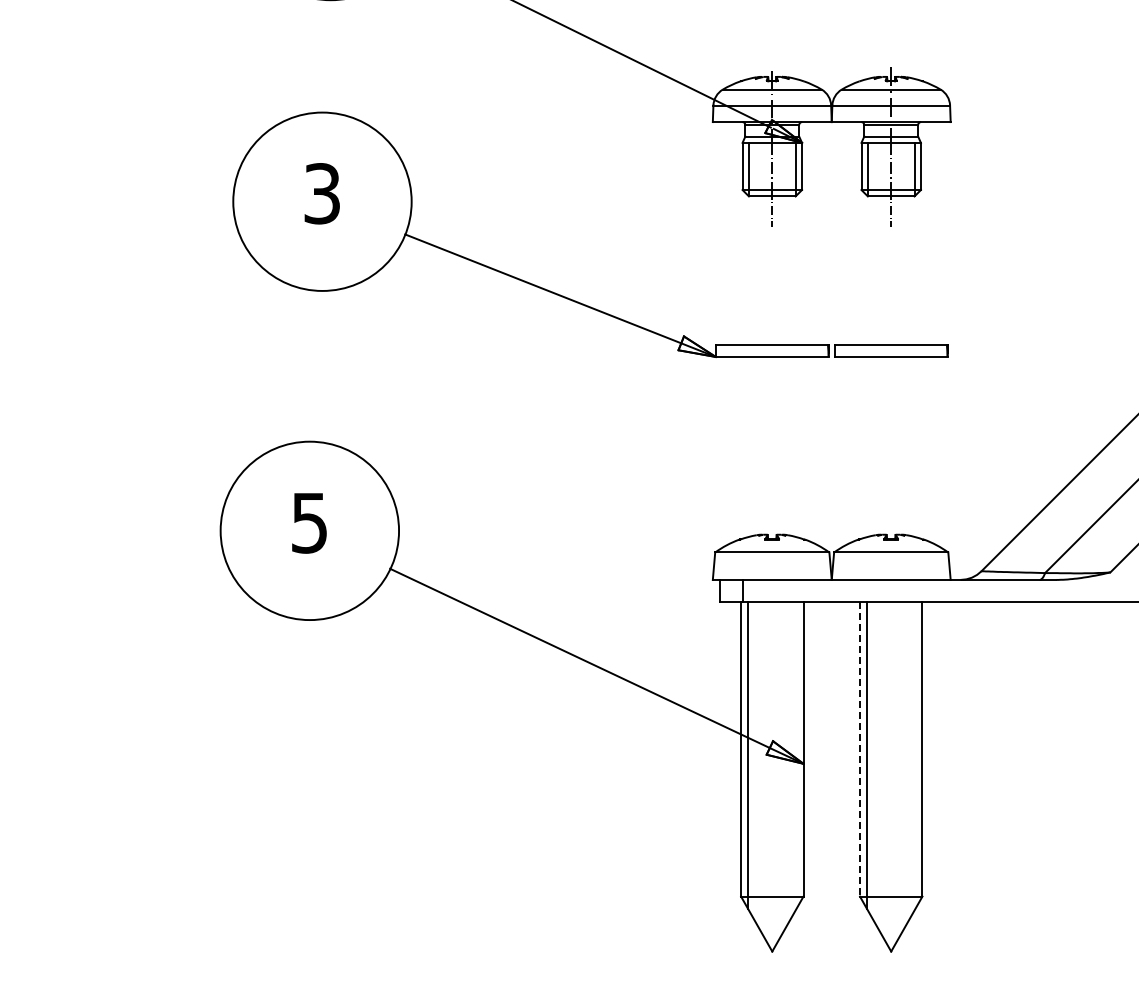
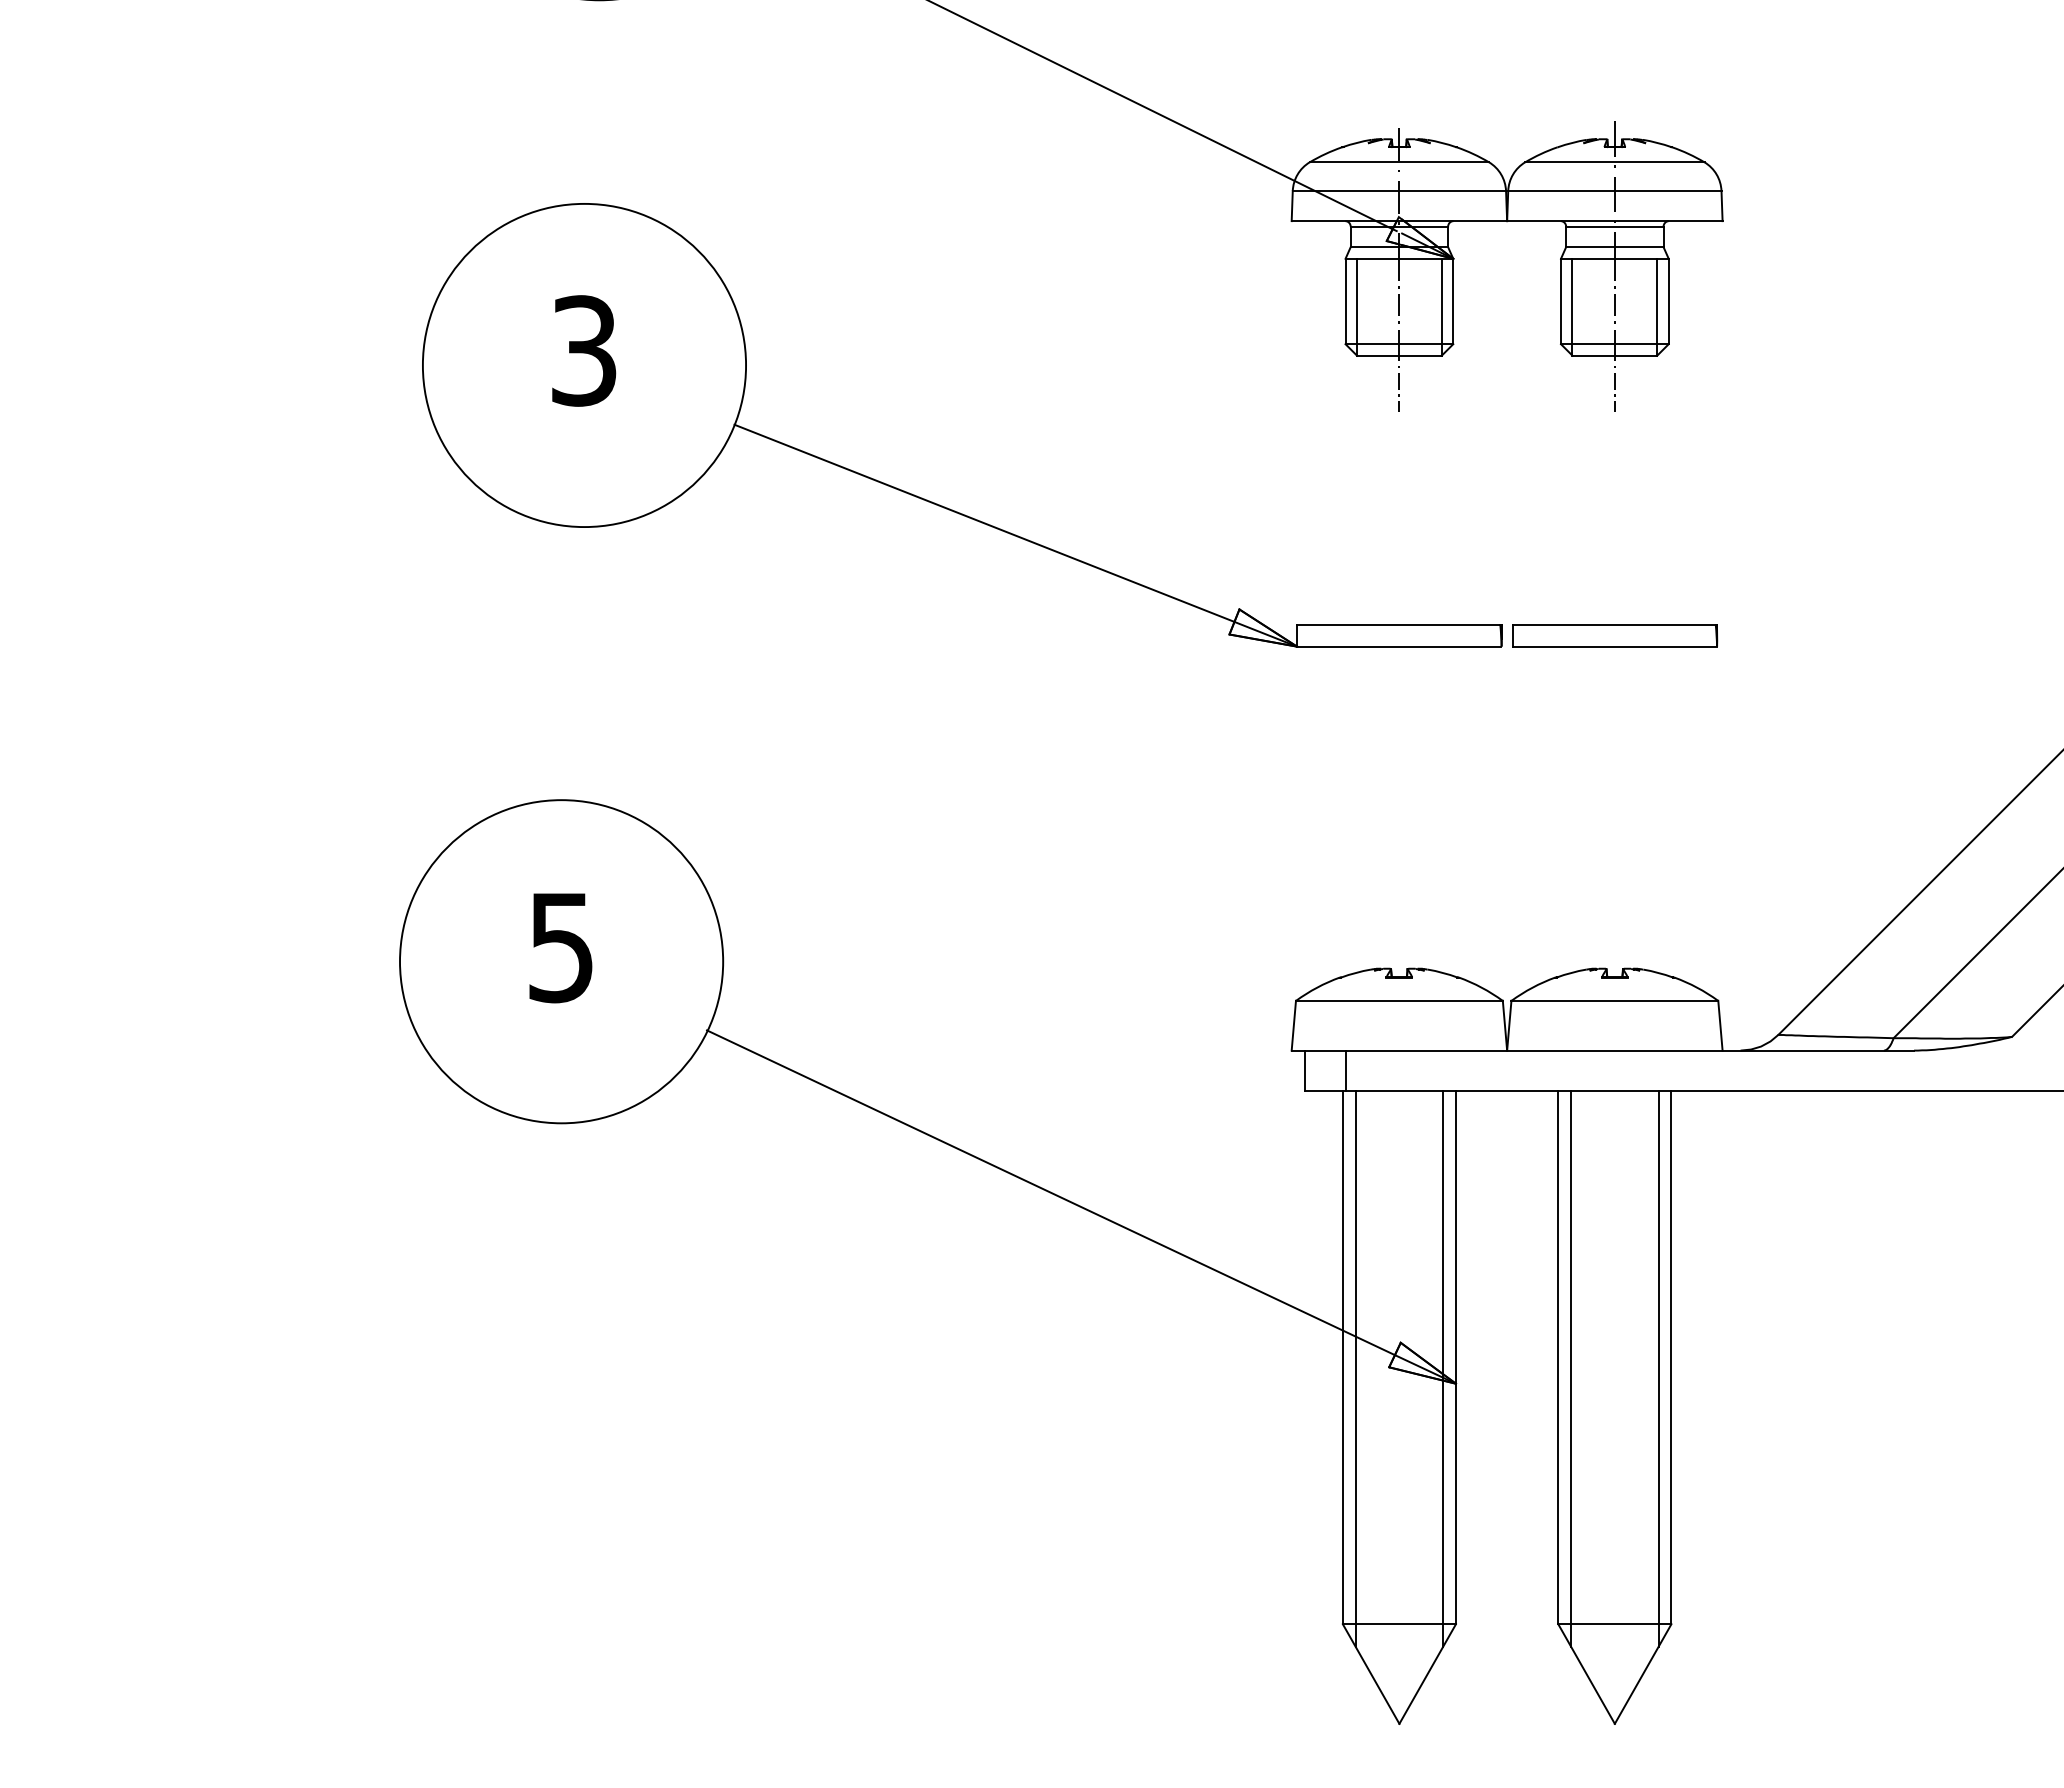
line: (860, 749) -> (1559, 1357), dashed -> solid
line: (796, 755) -> (1443, 1368), added
line: (915, 755) -> (1658, 1368), added

